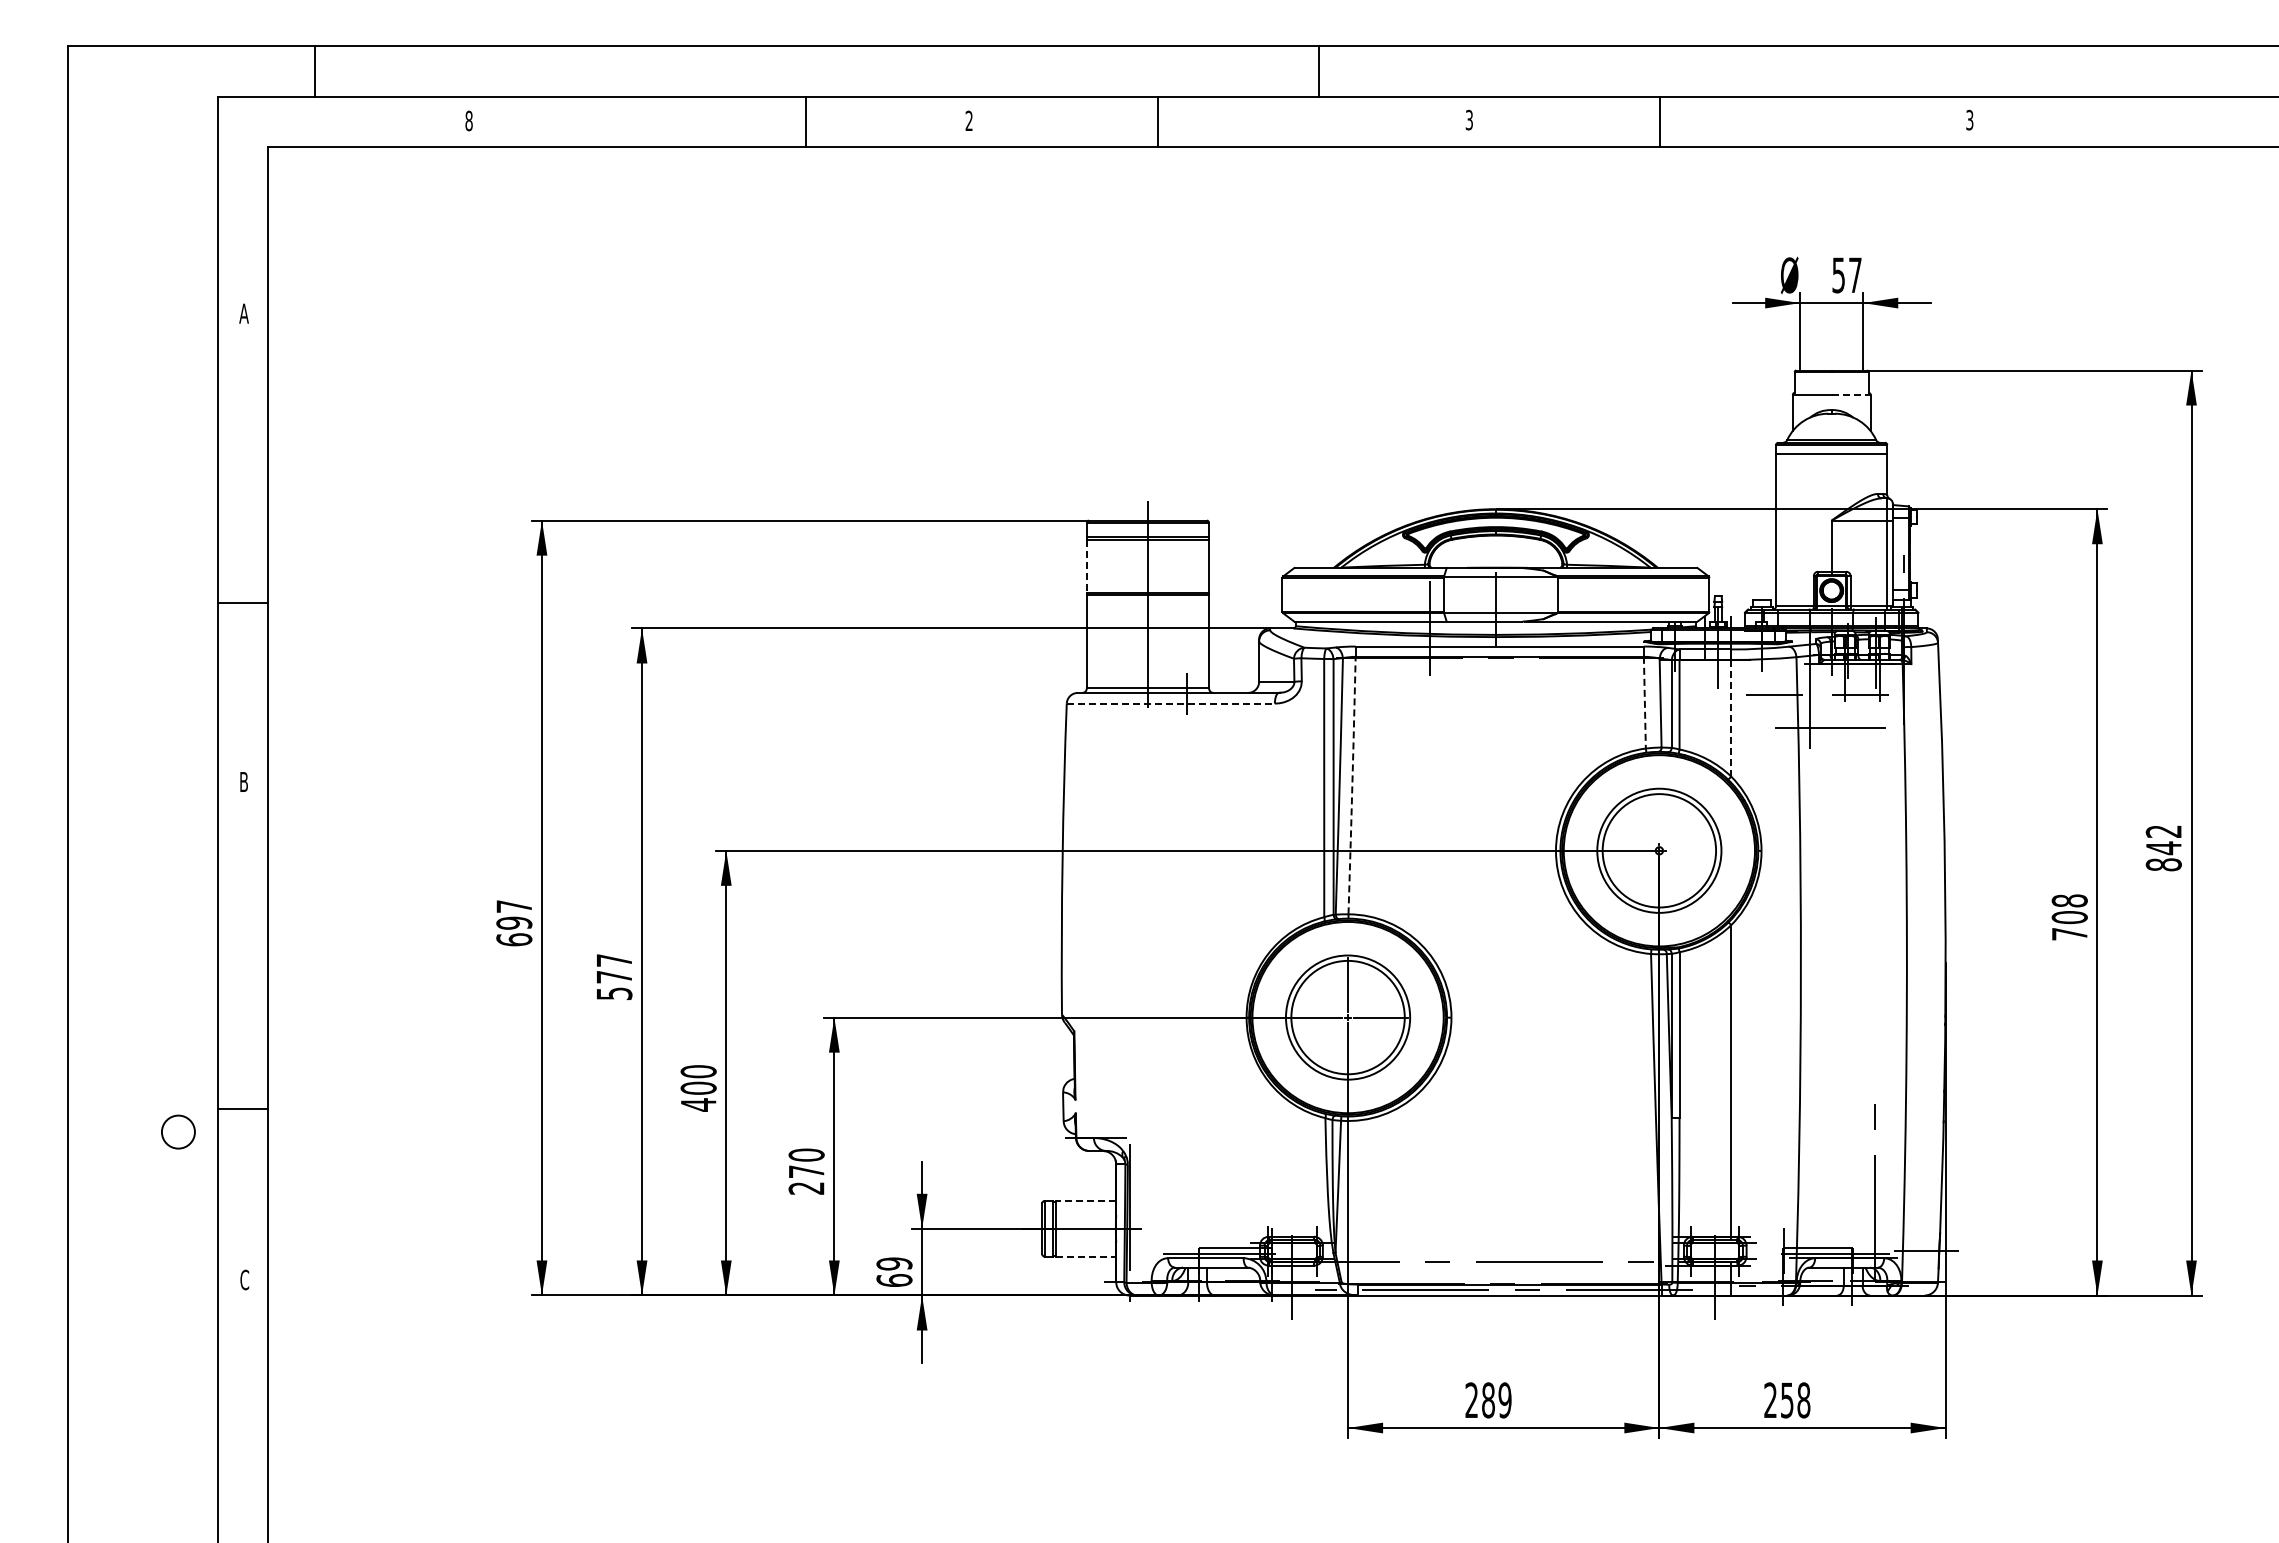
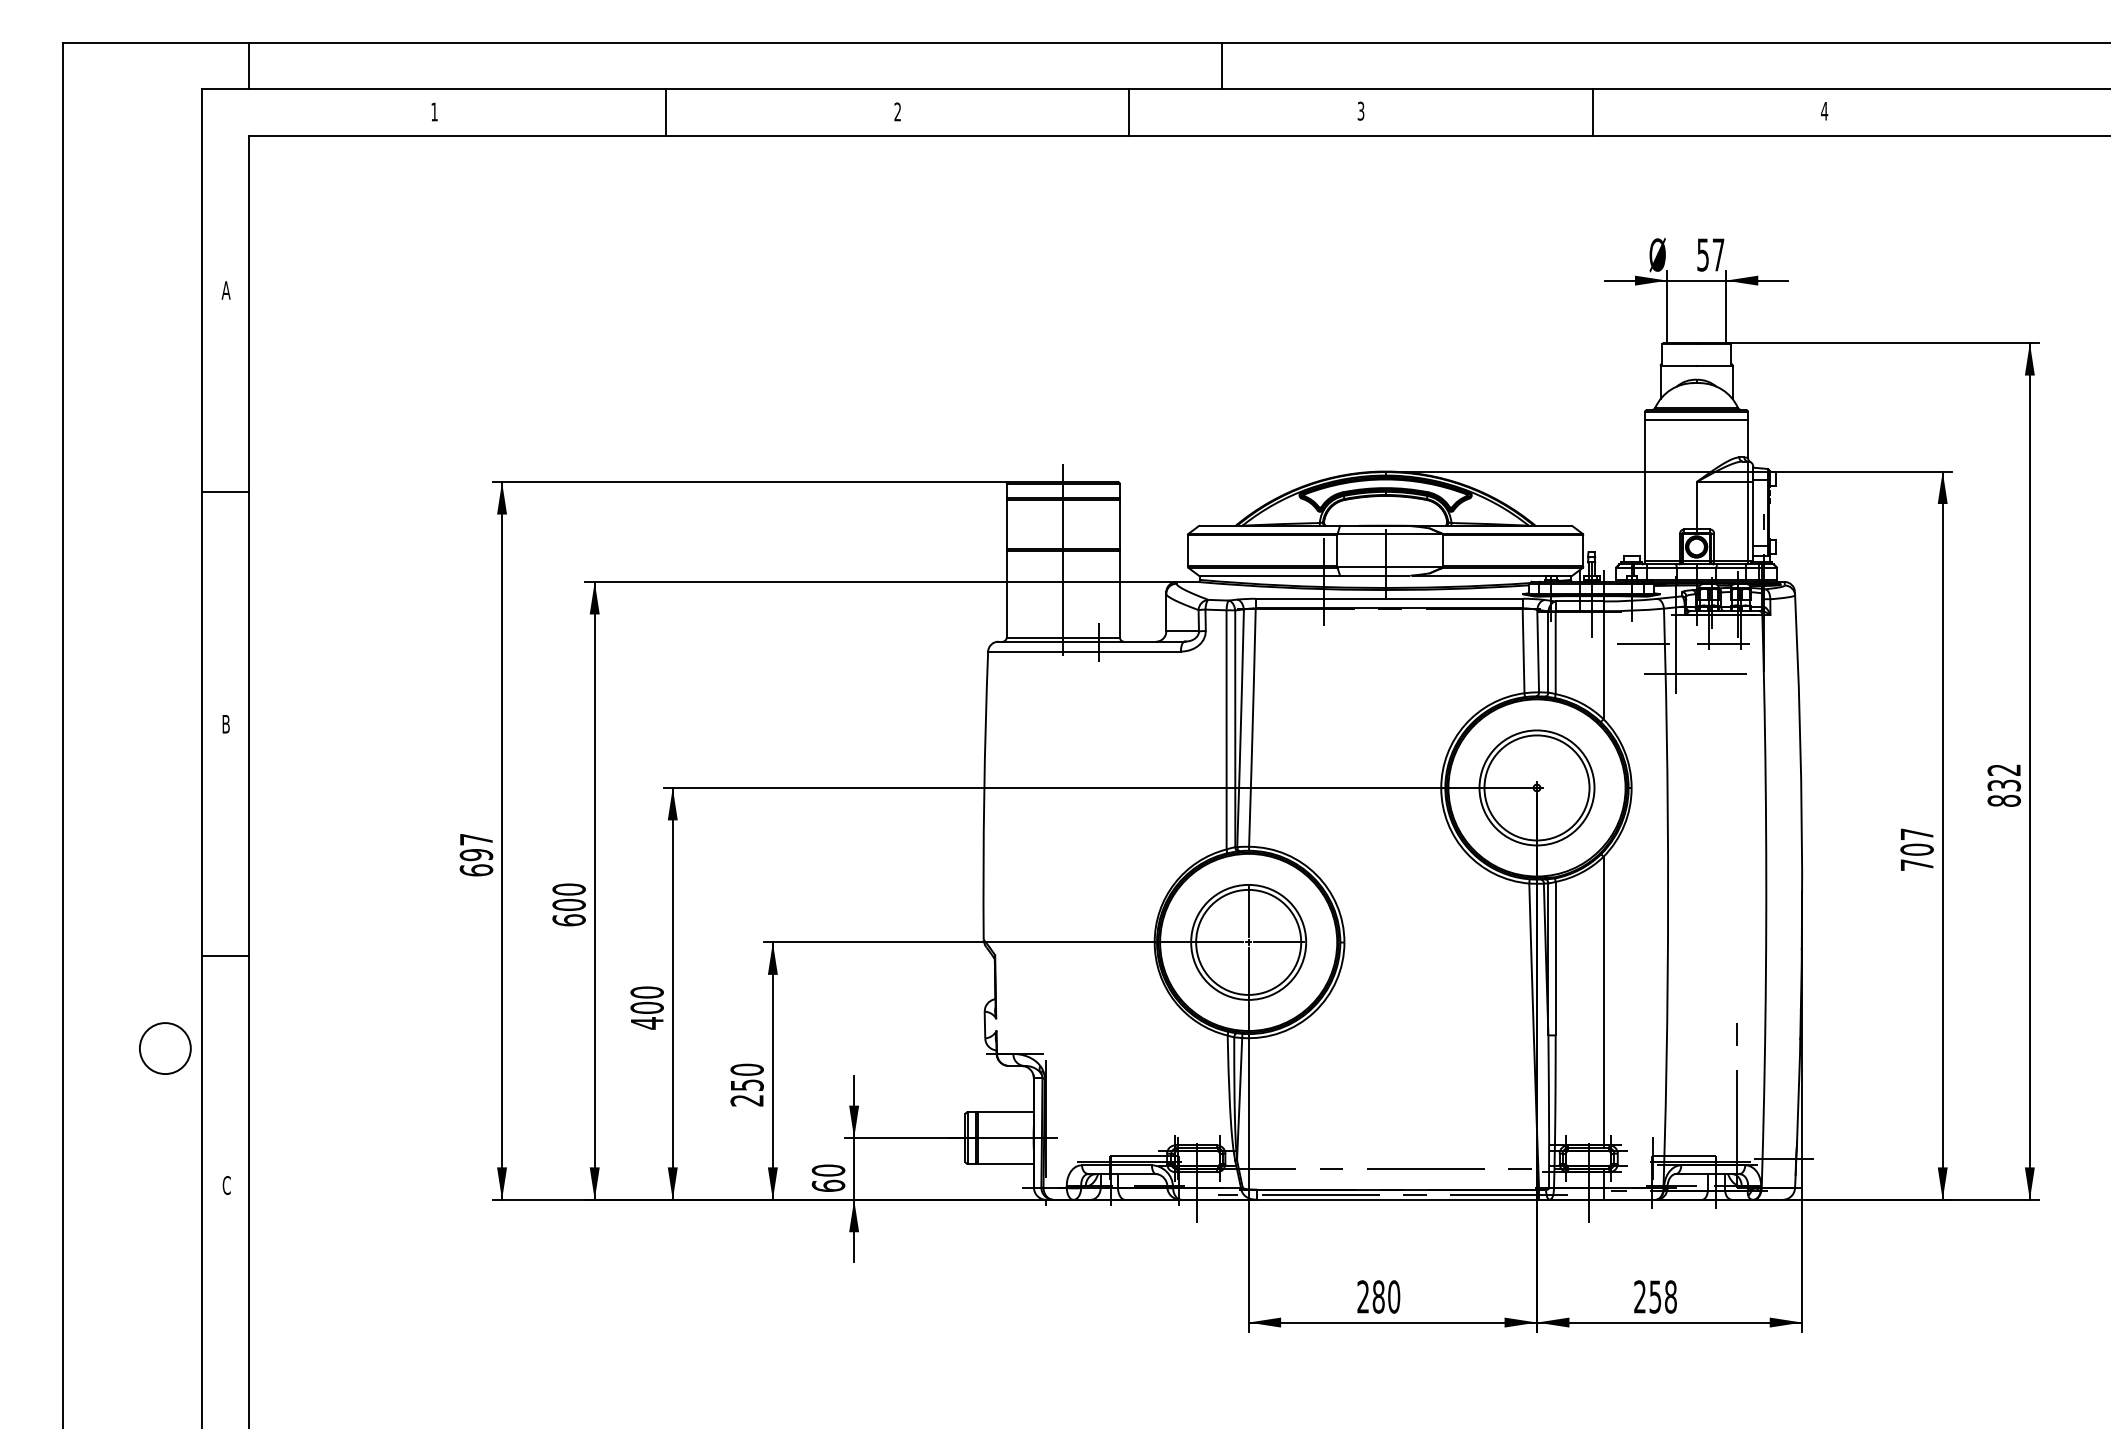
line: (315, 71) -> (248, 66), moved
text: (1969, 119) -> (1824, 110), 3 -> 4
text: (468, 120) -> (434, 111), 8 -> 1
line: (805, 121) -> (665, 112), moved
line: (1158, 121) -> (1129, 112), moved
line: (1660, 121) -> (1592, 112), moved
line: (1851, 394) -> (1714, 365), dashed -> solid
line: (1086, 566) -> (1006, 524), dashed -> solid
line: (243, 602) -> (225, 492), moved
line: (1644, 702) -> (1523, 650), dashed -> solid
line: (1171, 703) -> (1085, 651), dashed -> solid
line: (1731, 718) -> (1603, 665), dashed -> solid
line: (1352, 784) -> (1252, 726), dashed -> solid
text: (2163, 848) -> (2003, 785), 842 -> 832
text: (2069, 900) -> (1916, 833), 708 -> 707
text: (614, 977) -> (569, 905), 577 -> 600
line: (243, 1109) -> (225, 956), moved
circle: (178, 1131) -> (165, 1047), size x1.67
text: (806, 1171) -> (747, 1084), 270 -> 250
line: (1085, 1201) -> (1005, 1112), dashed -> solid
line: (1086, 1256) -> (1006, 1163), dashed -> solid
text: (894, 1263) -> (828, 1170), 69 -> 60
text: (1504, 1400) -> (1393, 1297), 289 -> 280

